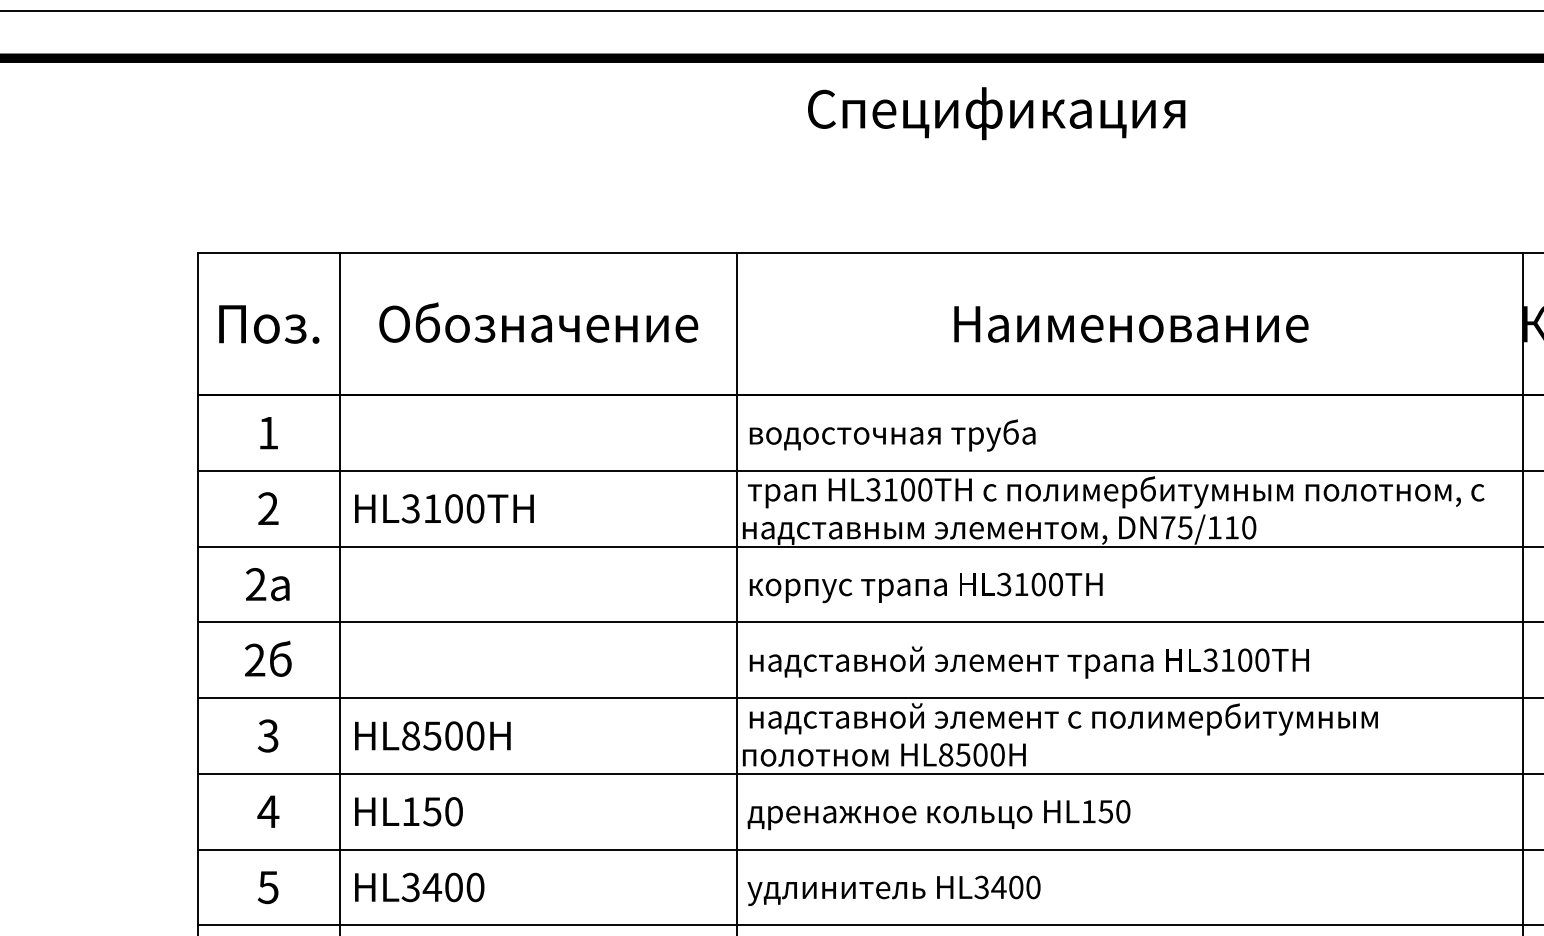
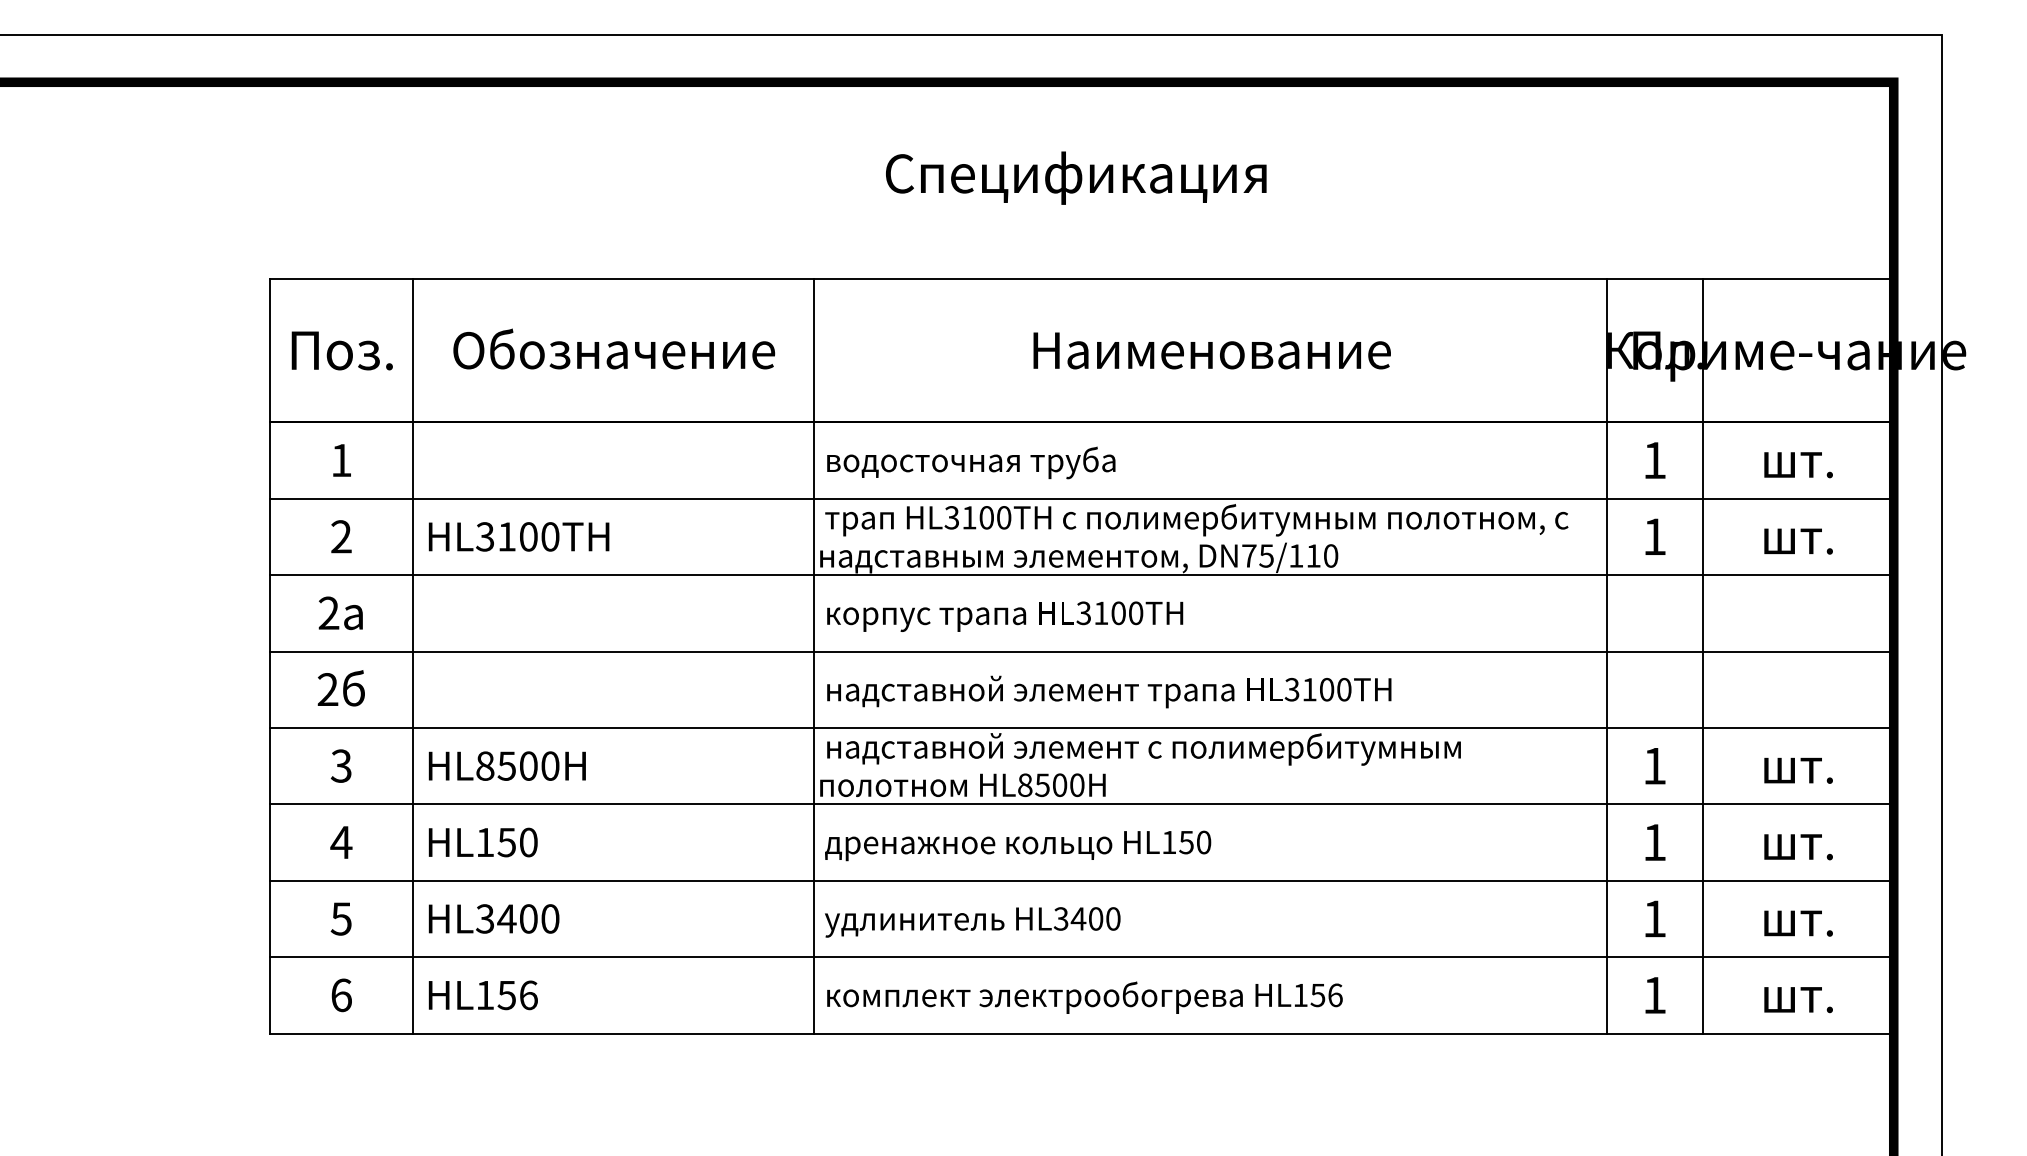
text: (996, 112) -> (1076, 177), moved

